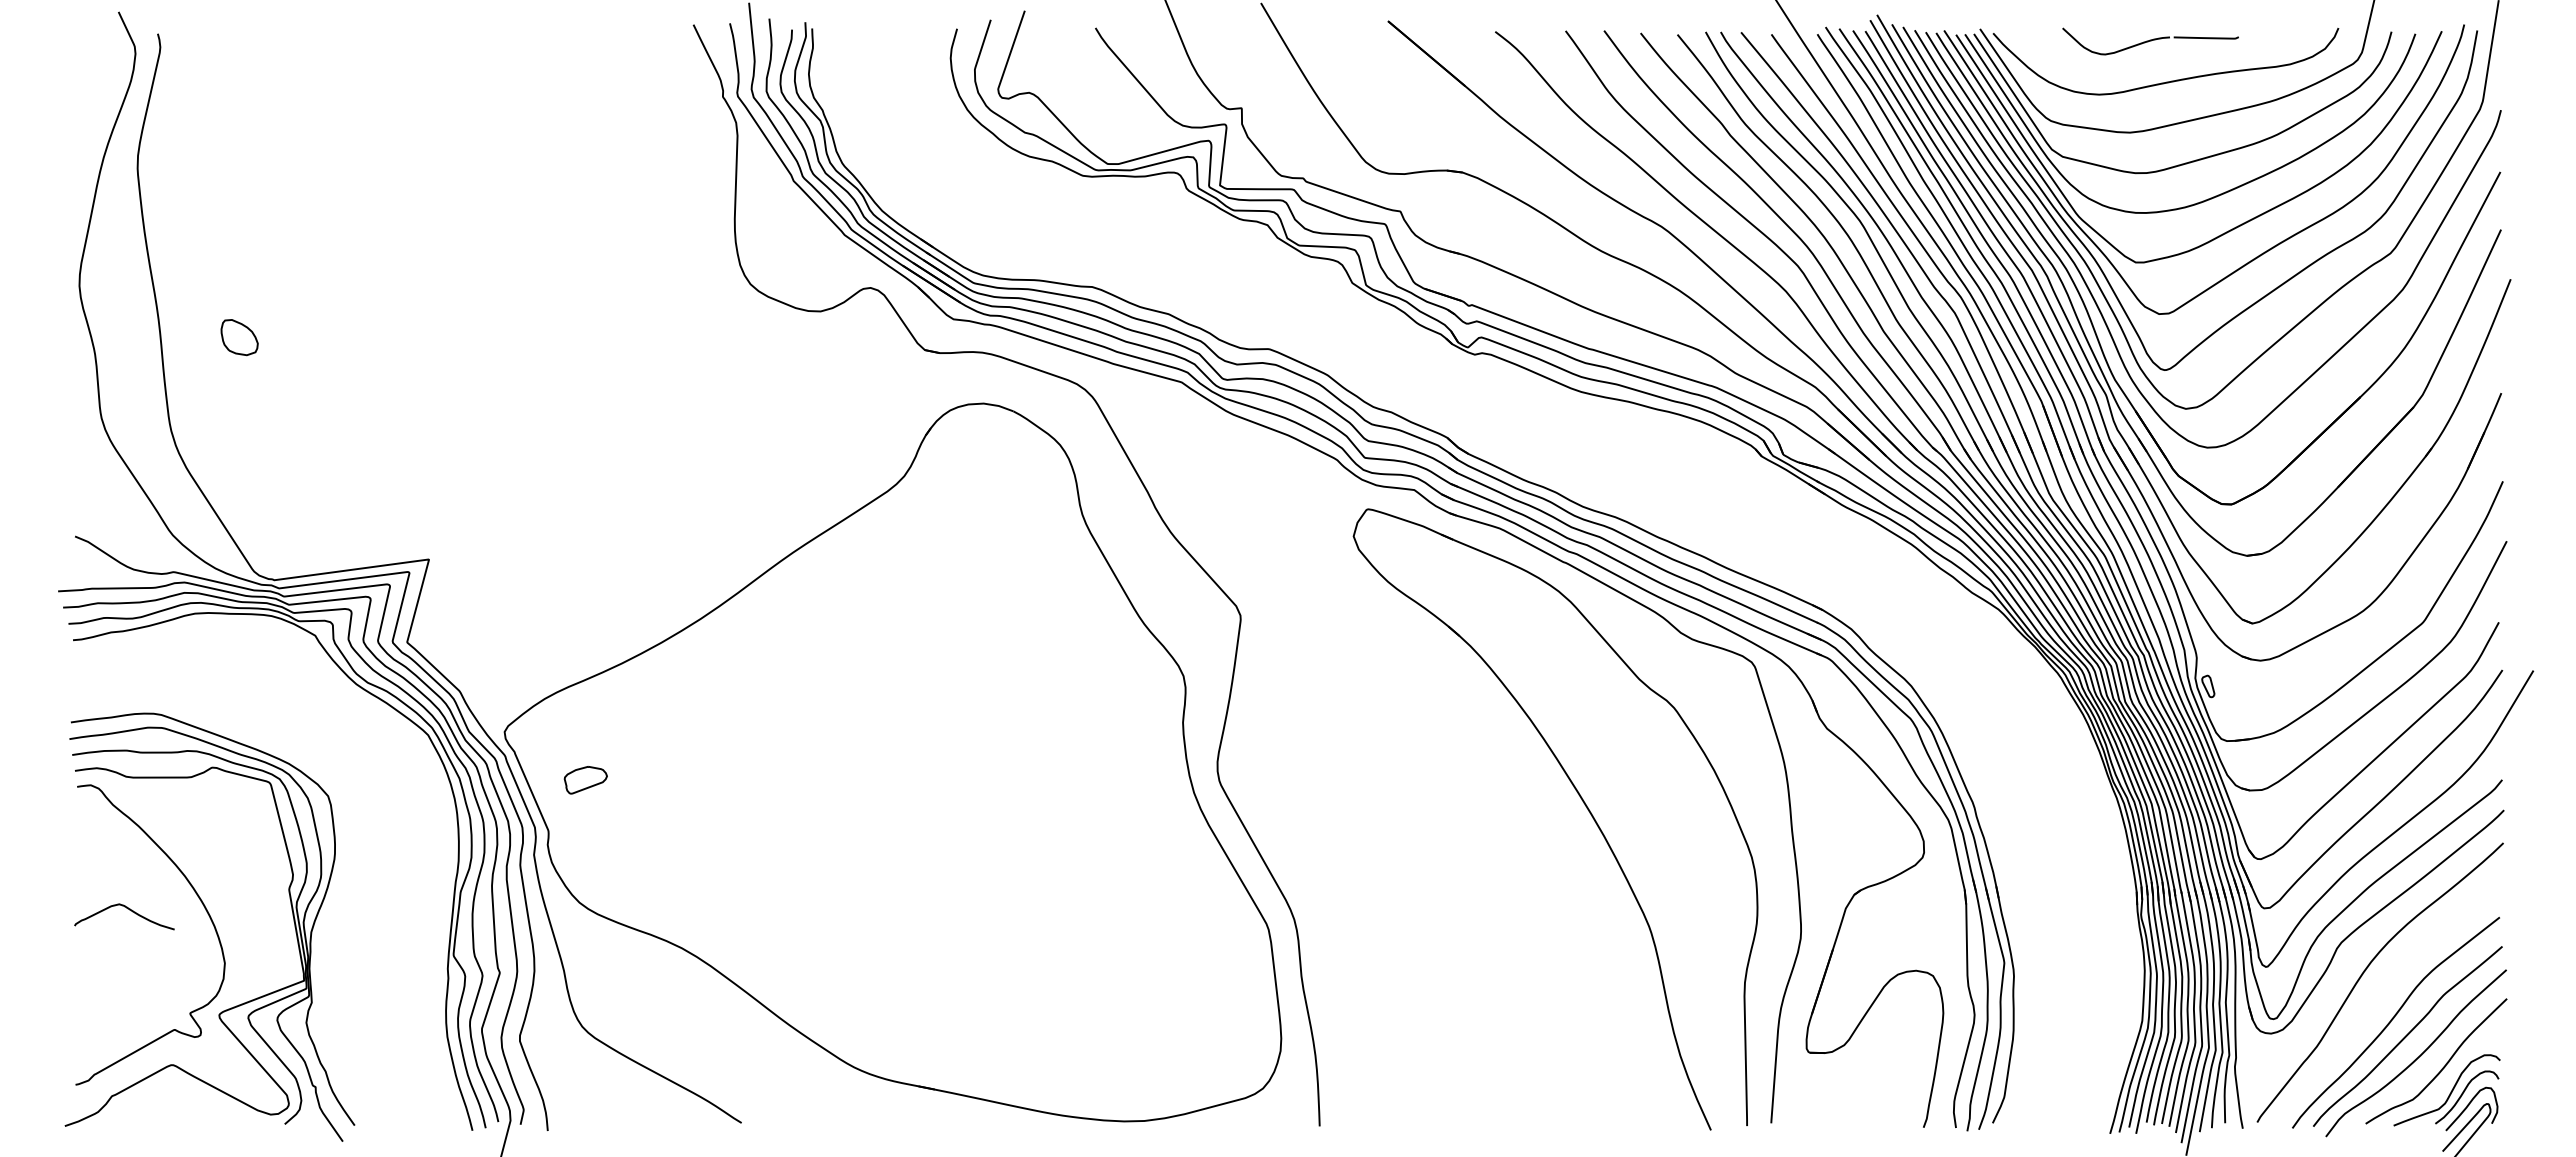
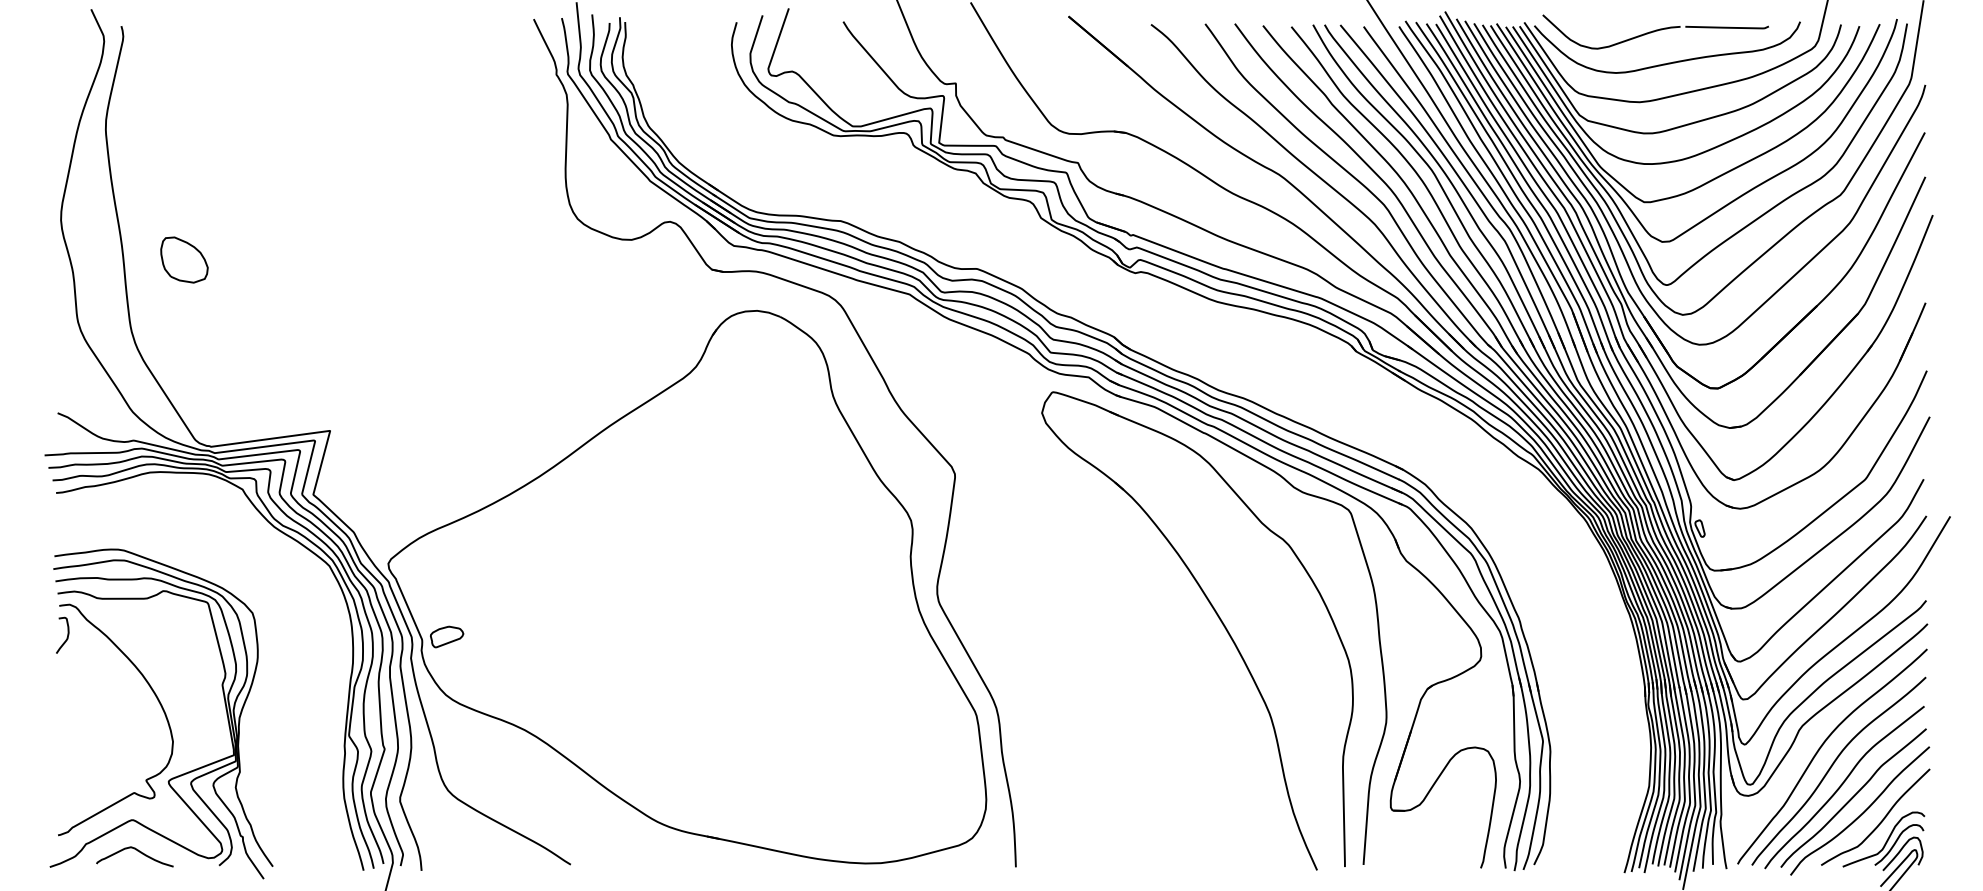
part: (2150, 41) -> (1655, 32), size x1.67
part: (239, 337) -> (184, 259), size x1.67
part: (585, 780) -> (446, 637), moved
curve: (87, 825) -> (67, 635), added
curve: (127, 909) -> (137, 851), moved
curve: (2379, 996) -> (1831, 767), added

